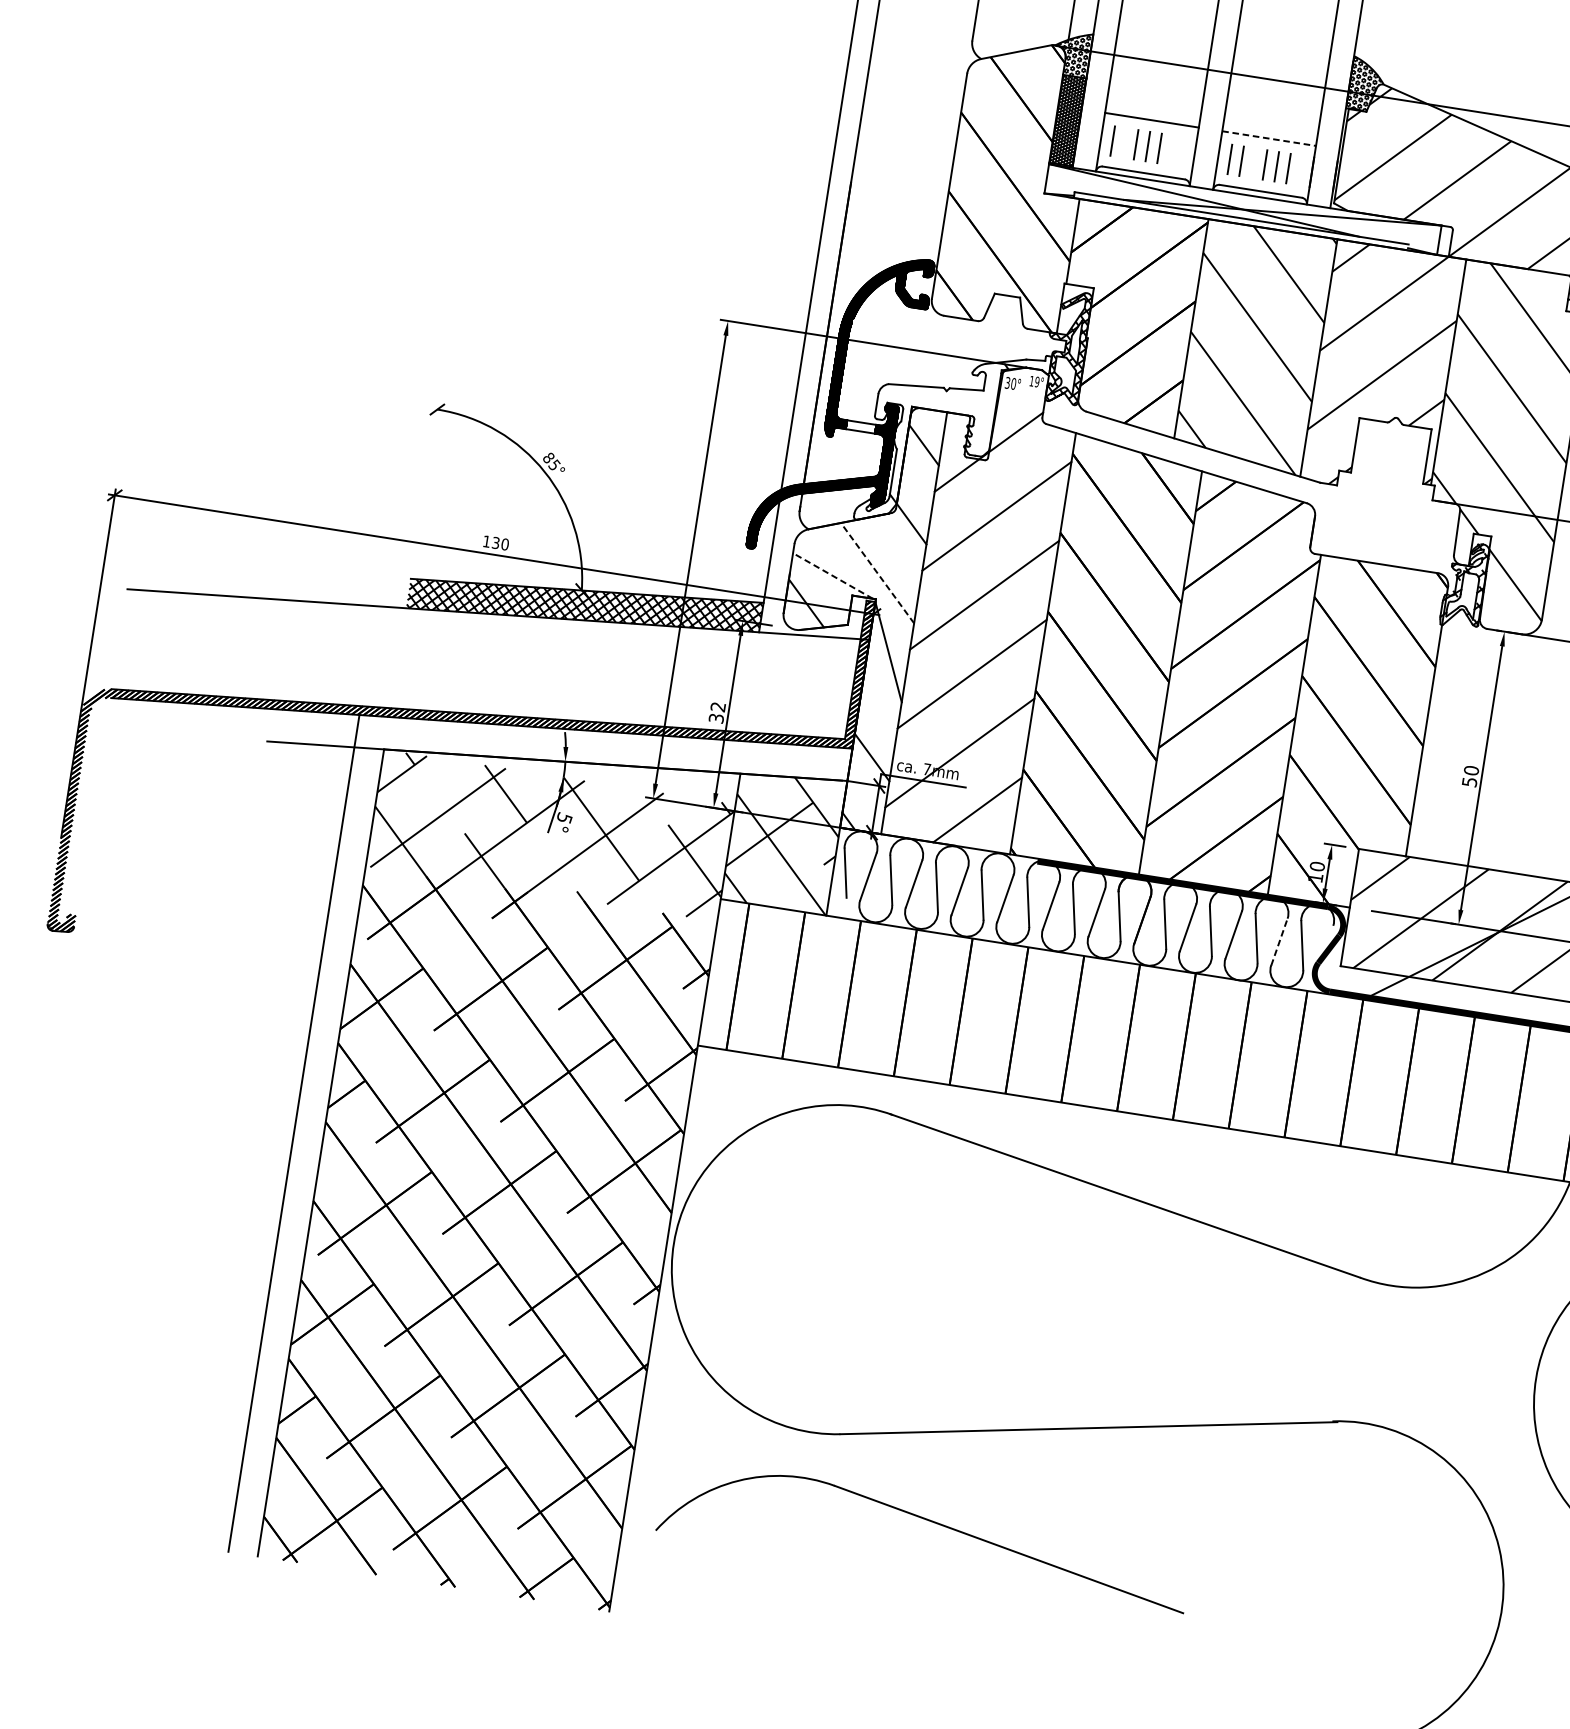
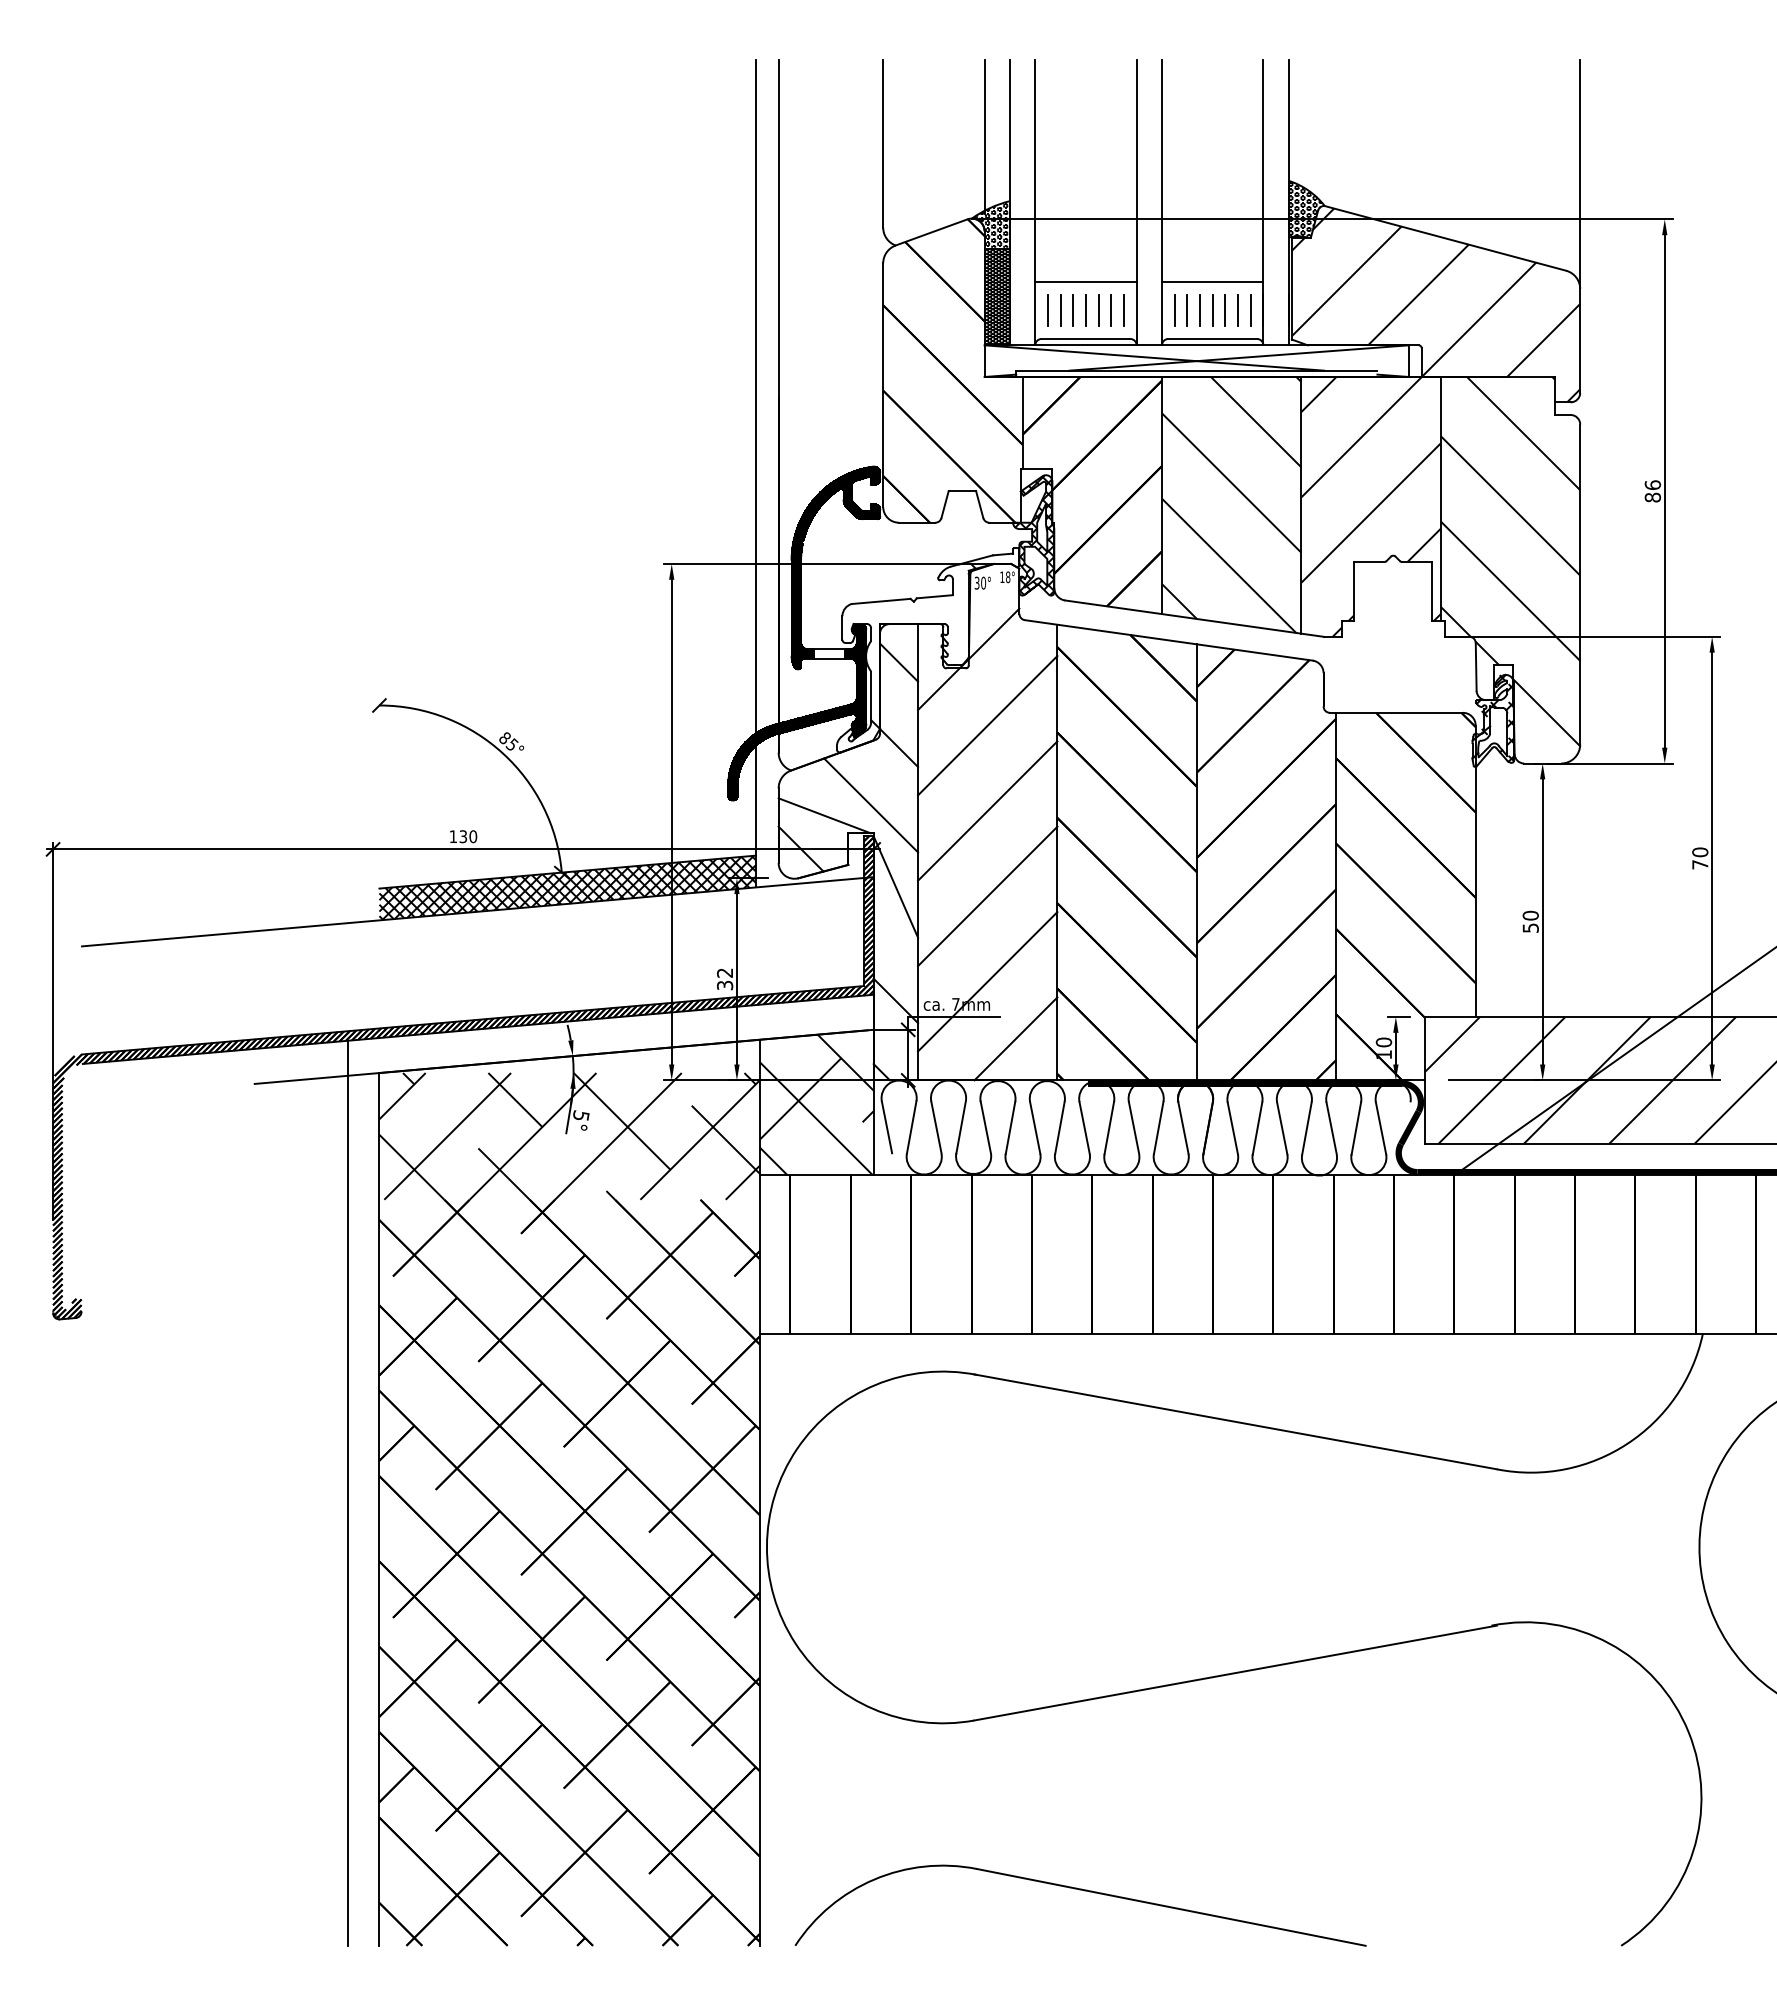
line: (1269, 138) -> (1212, 281), dashed -> solid
line: (1124, 142) -> (1060, 310), added
line: (1171, 150) -> (1111, 310), added
line: (1182, 152) -> (1123, 310), added
line: (1253, 163) -> (1200, 310), added
line: (1299, 170) -> (1250, 310), added
text: (1036, 382) -> (1007, 577), 19° -> 18°
line: (876, 573) -> (870, 805), dashed -> solid
line: (832, 575) -> (824, 815), dashed -> solid
line: (1279, 942) -> (1356, 1128), dashed -> solid
part: (931, 1522) -> (1084, 1891), moved

